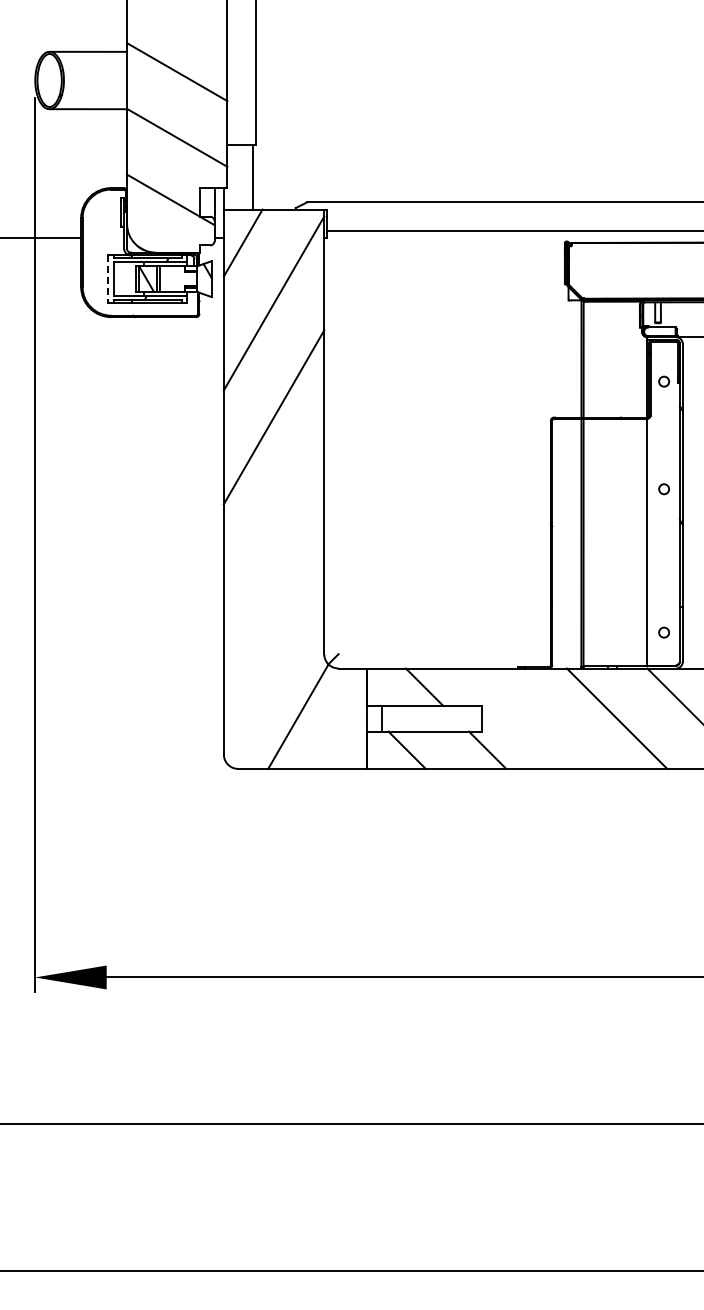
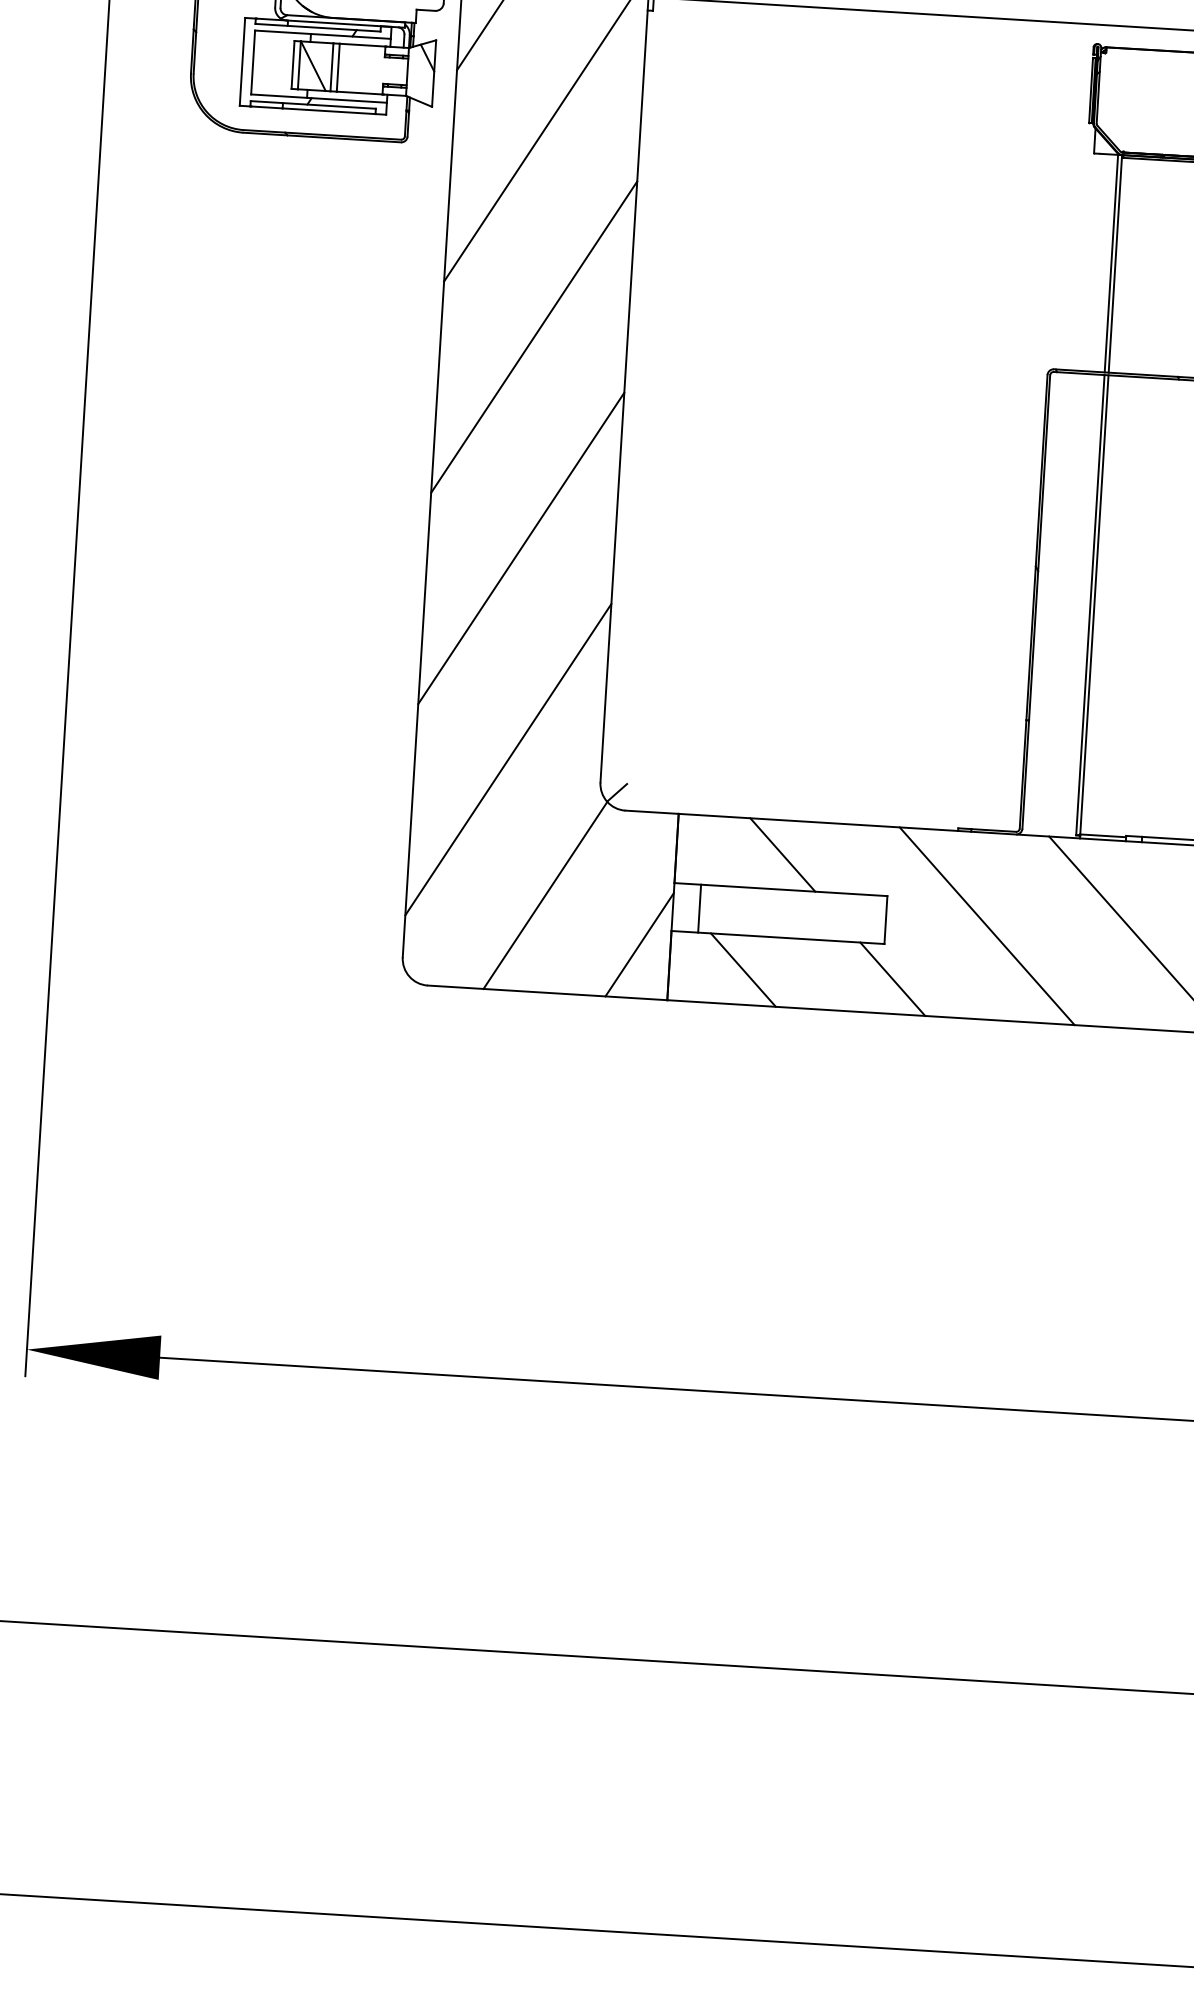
line: (108, 279) -> (242, 62), dashed -> solid
line: (273, 531) -> (520, 548), added
line: (273, 644) -> (507, 758), added
line: (536, 718) -> (987, 925), added
line: (350, 739) -> (639, 943), added

